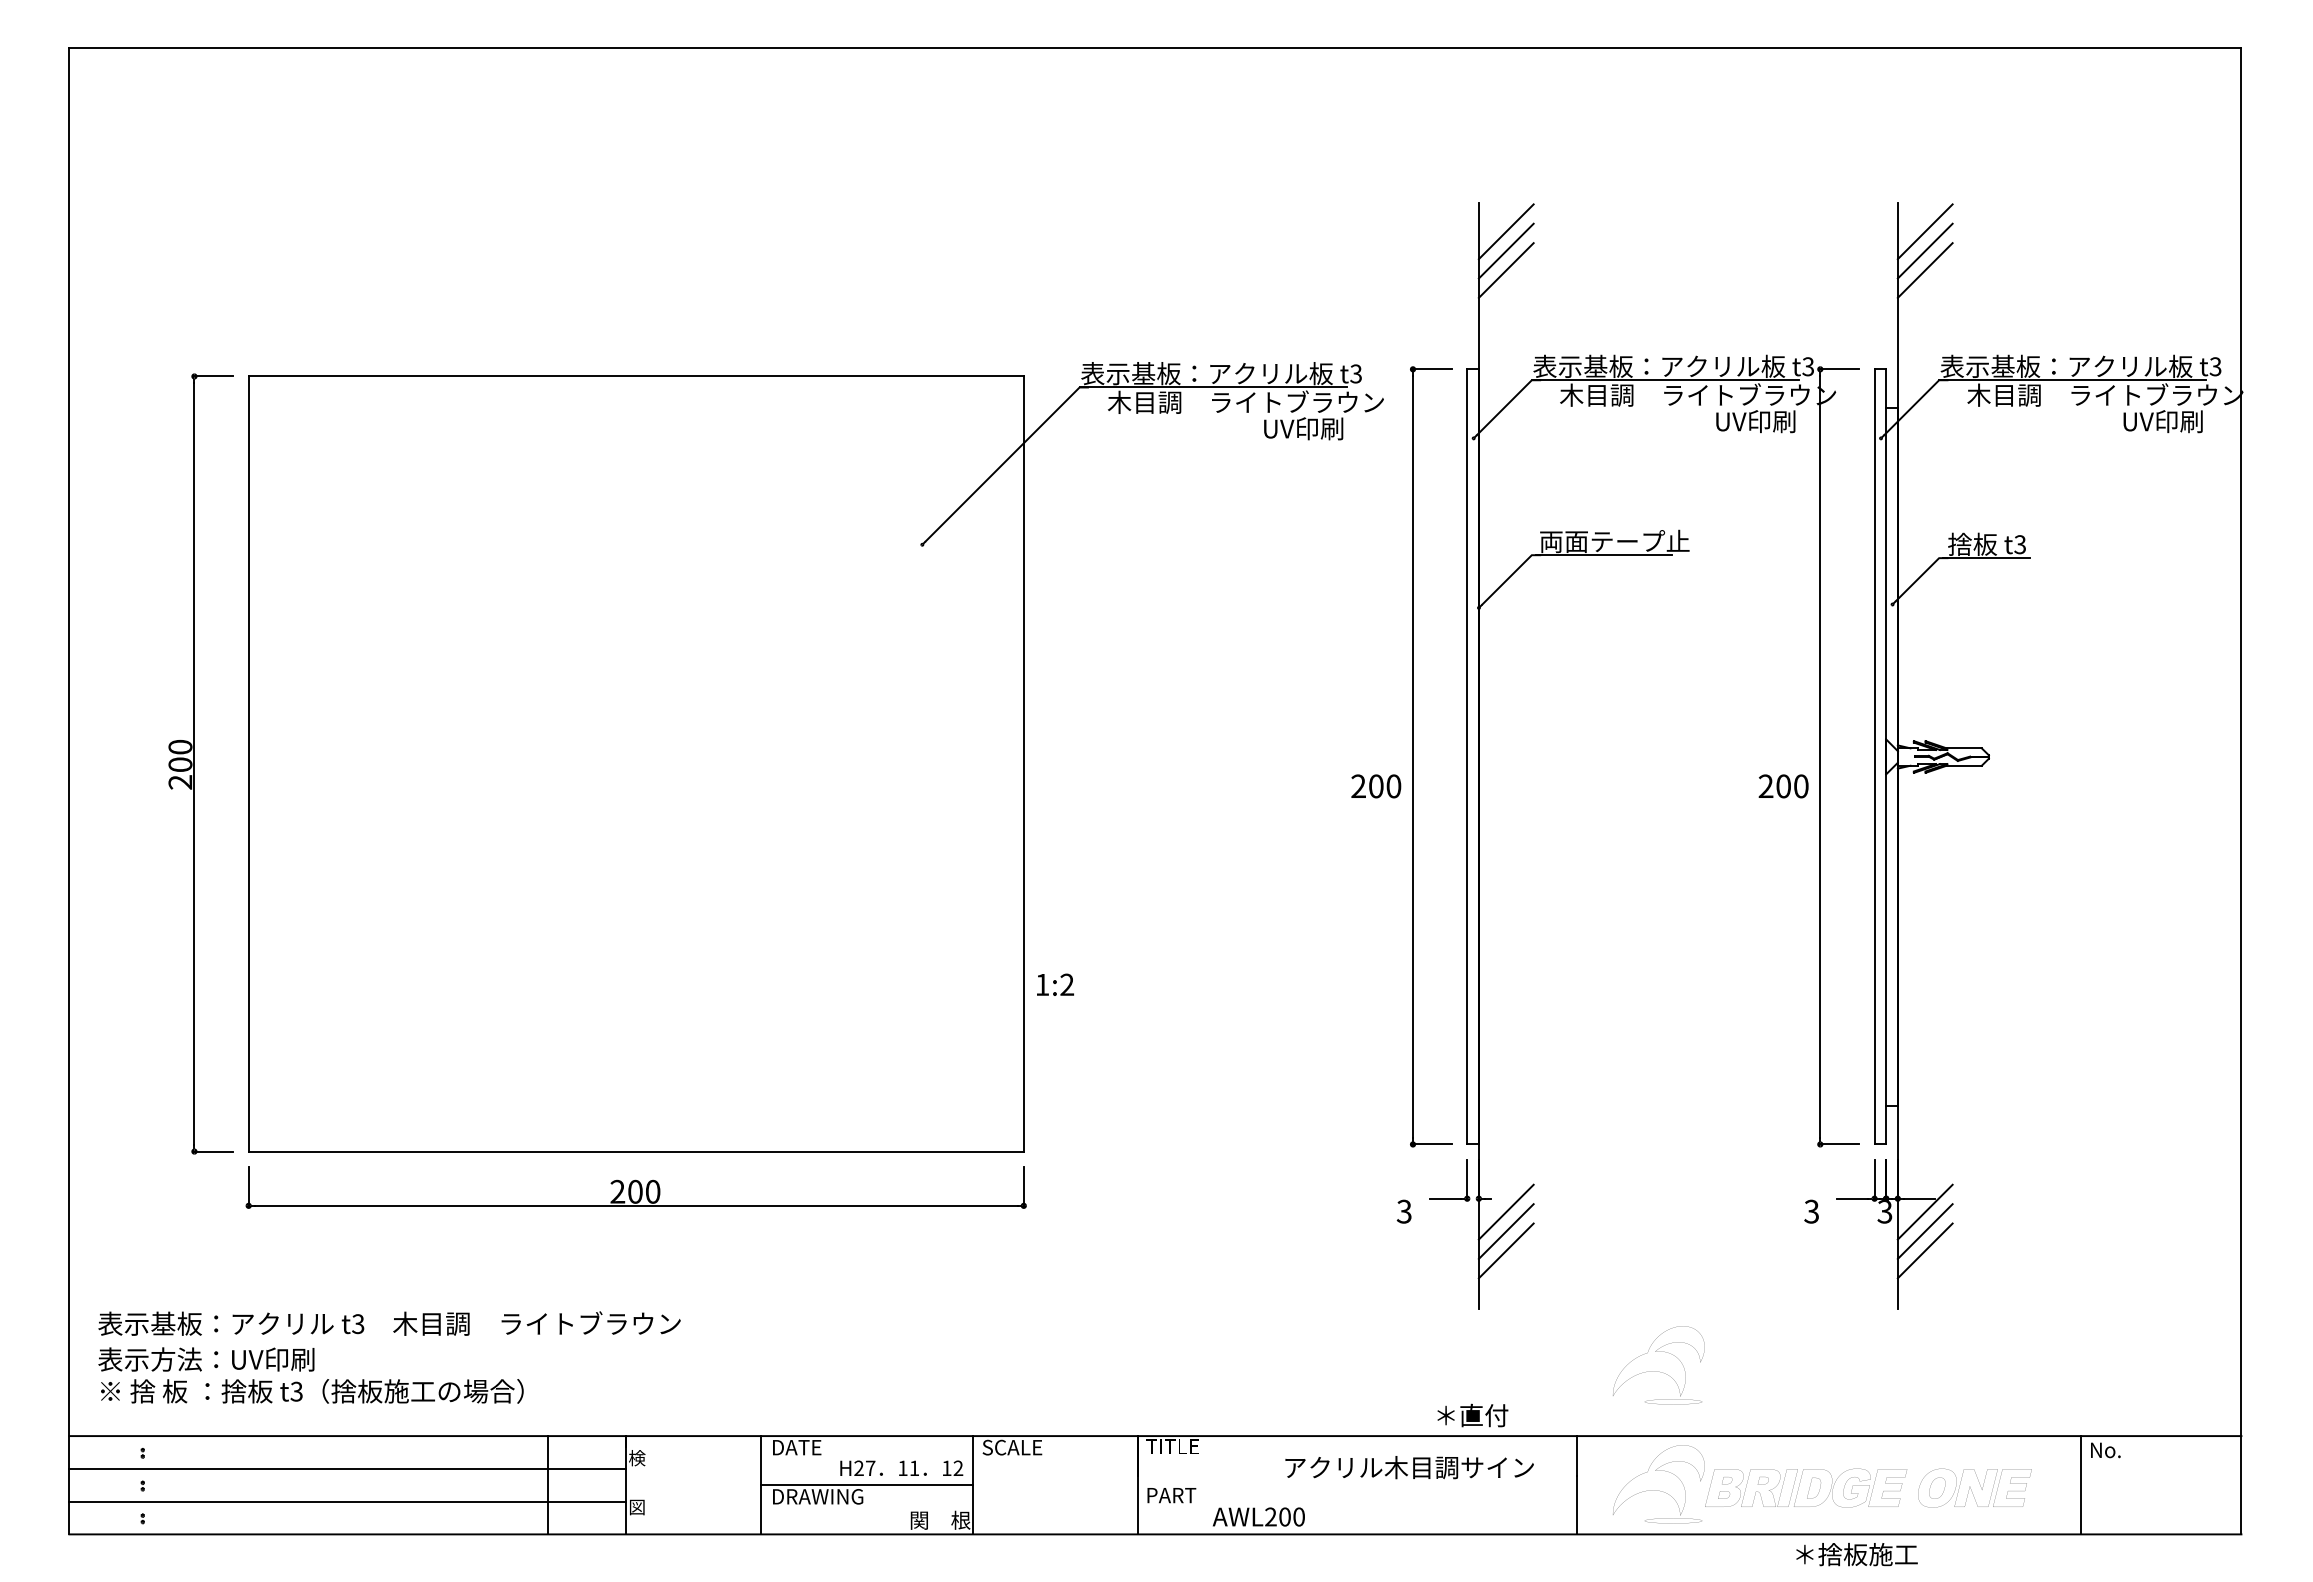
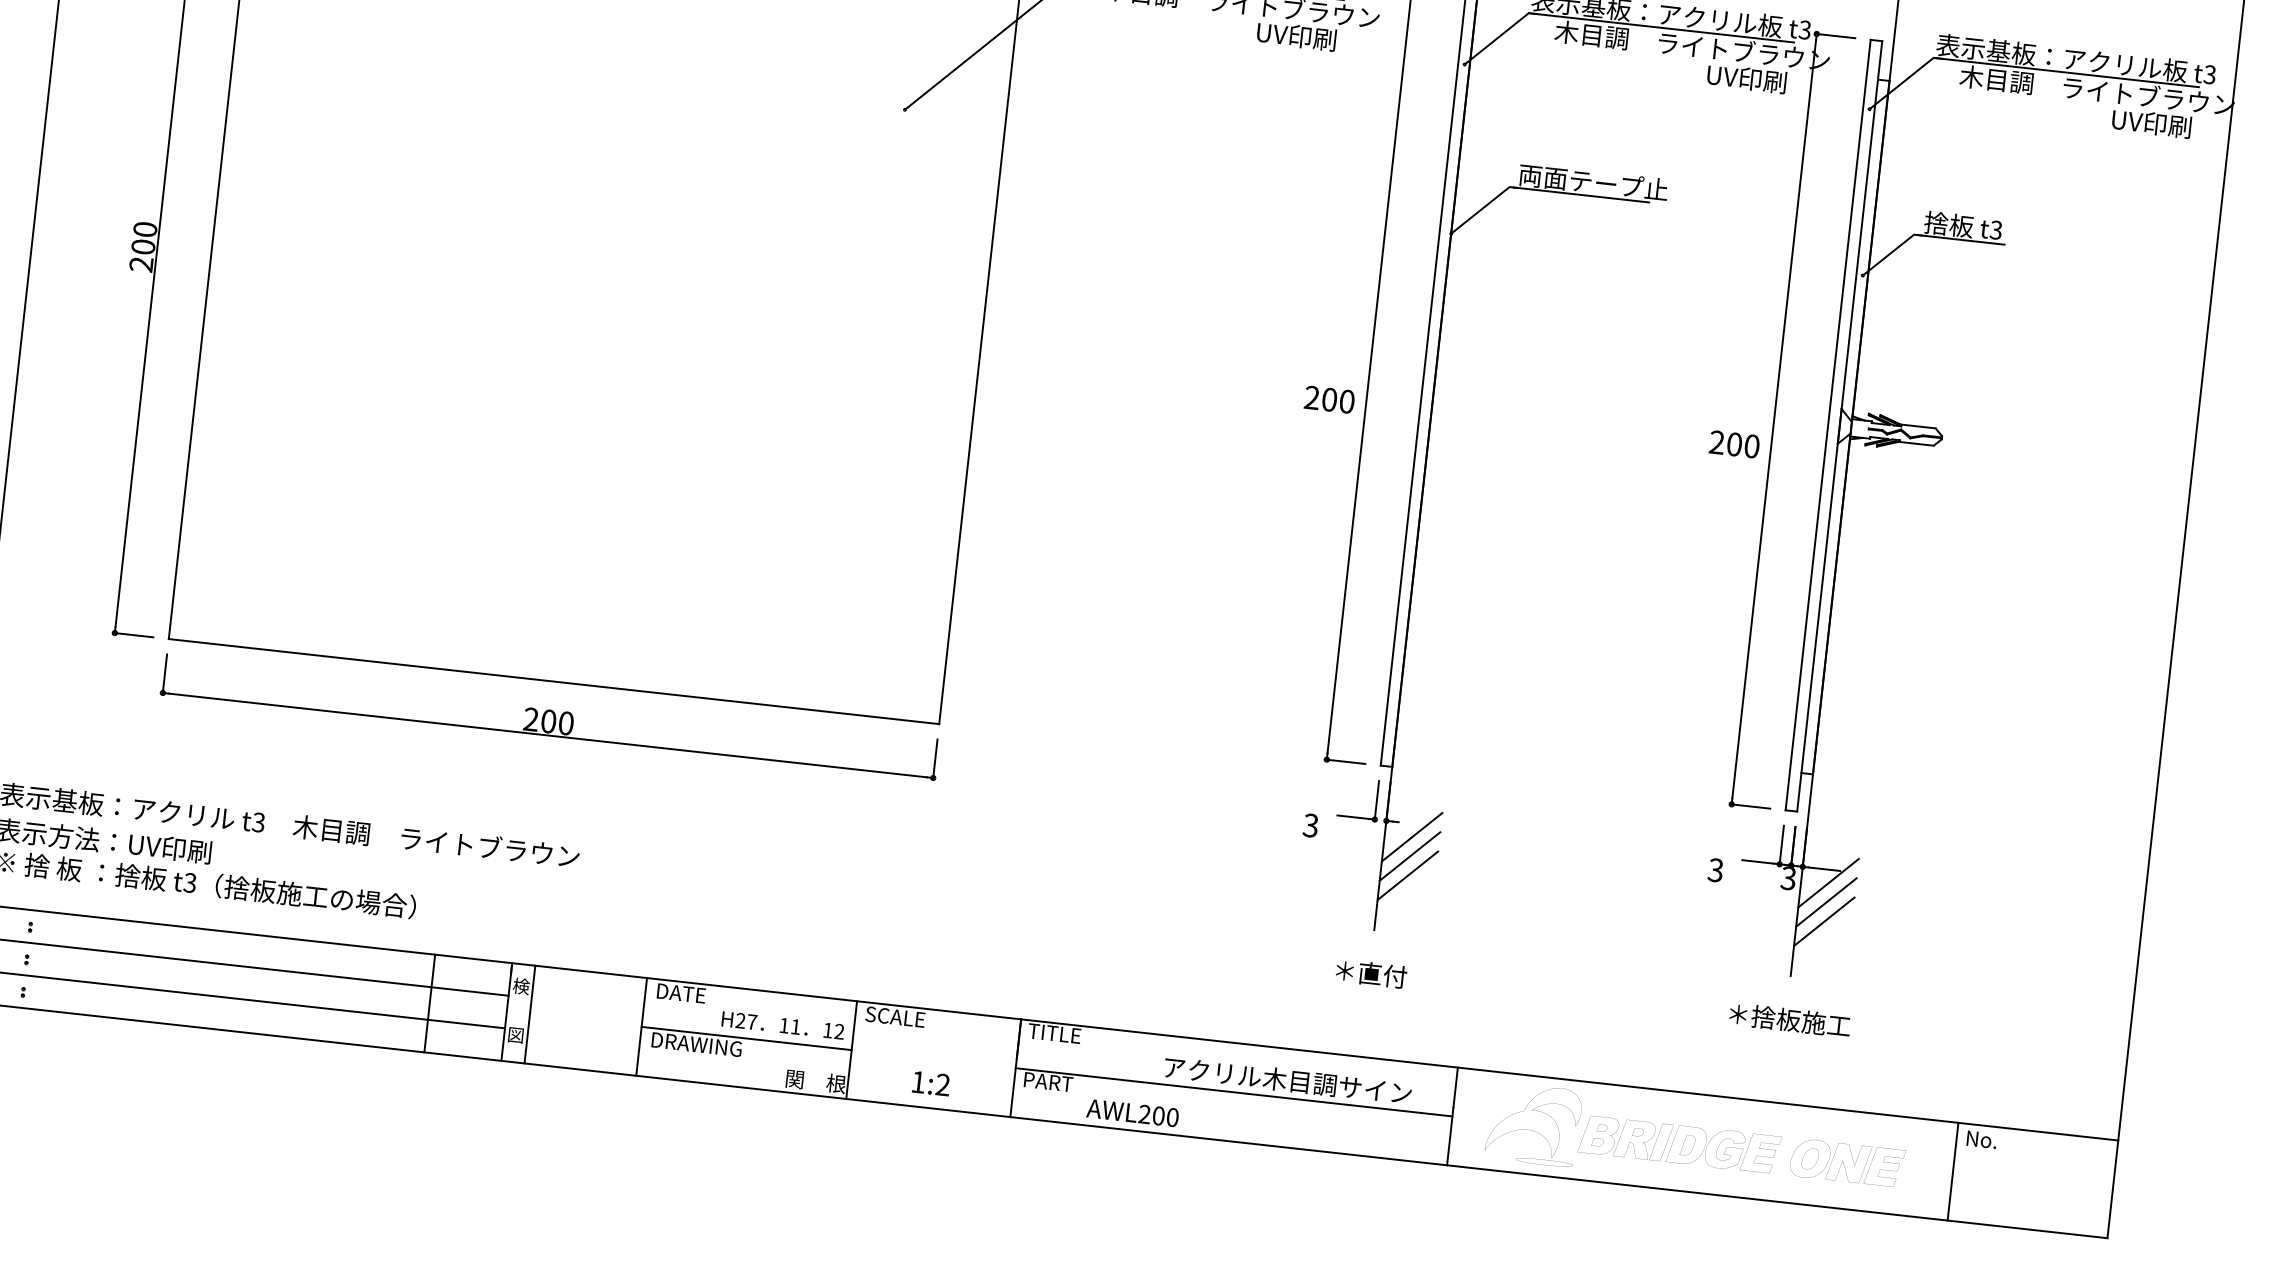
text: (1055, 984) -> (931, 1083), moved
part: (1658, 1365) -> (1546, 1006), removed
text: (1472, 1415) -> (1371, 973), moved
line: (648, 1485) -> (529, 1014), added
line: (1357, 1485) -> (1234, 1092), added
text: (1856, 1554) -> (1789, 1020), moved

